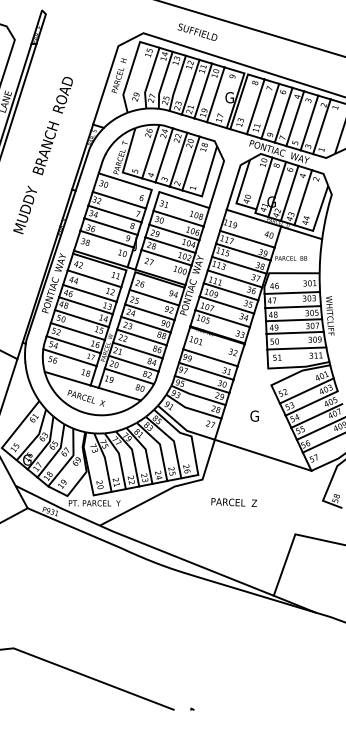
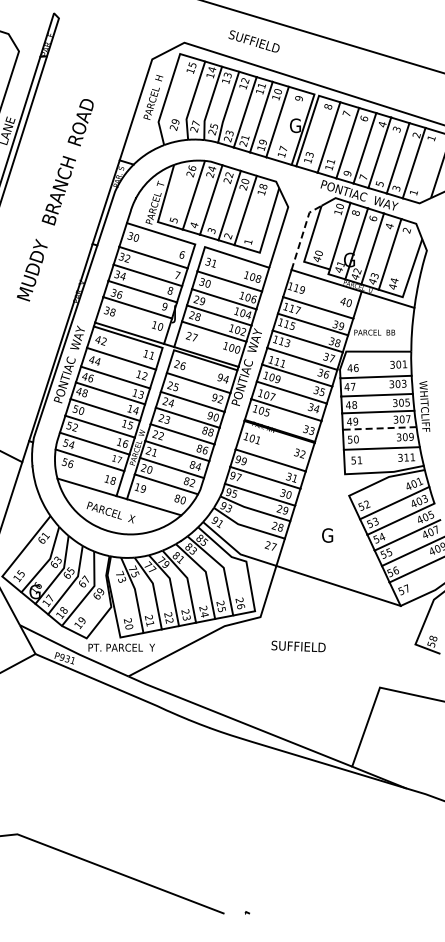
line: (235, 182) -> (302, 234), solid -> dashed
line: (295, 332) -> (379, 428), solid -> dashed
text: (233, 502) -> (300, 646), PARCEL  Z -> SUFFIELD

